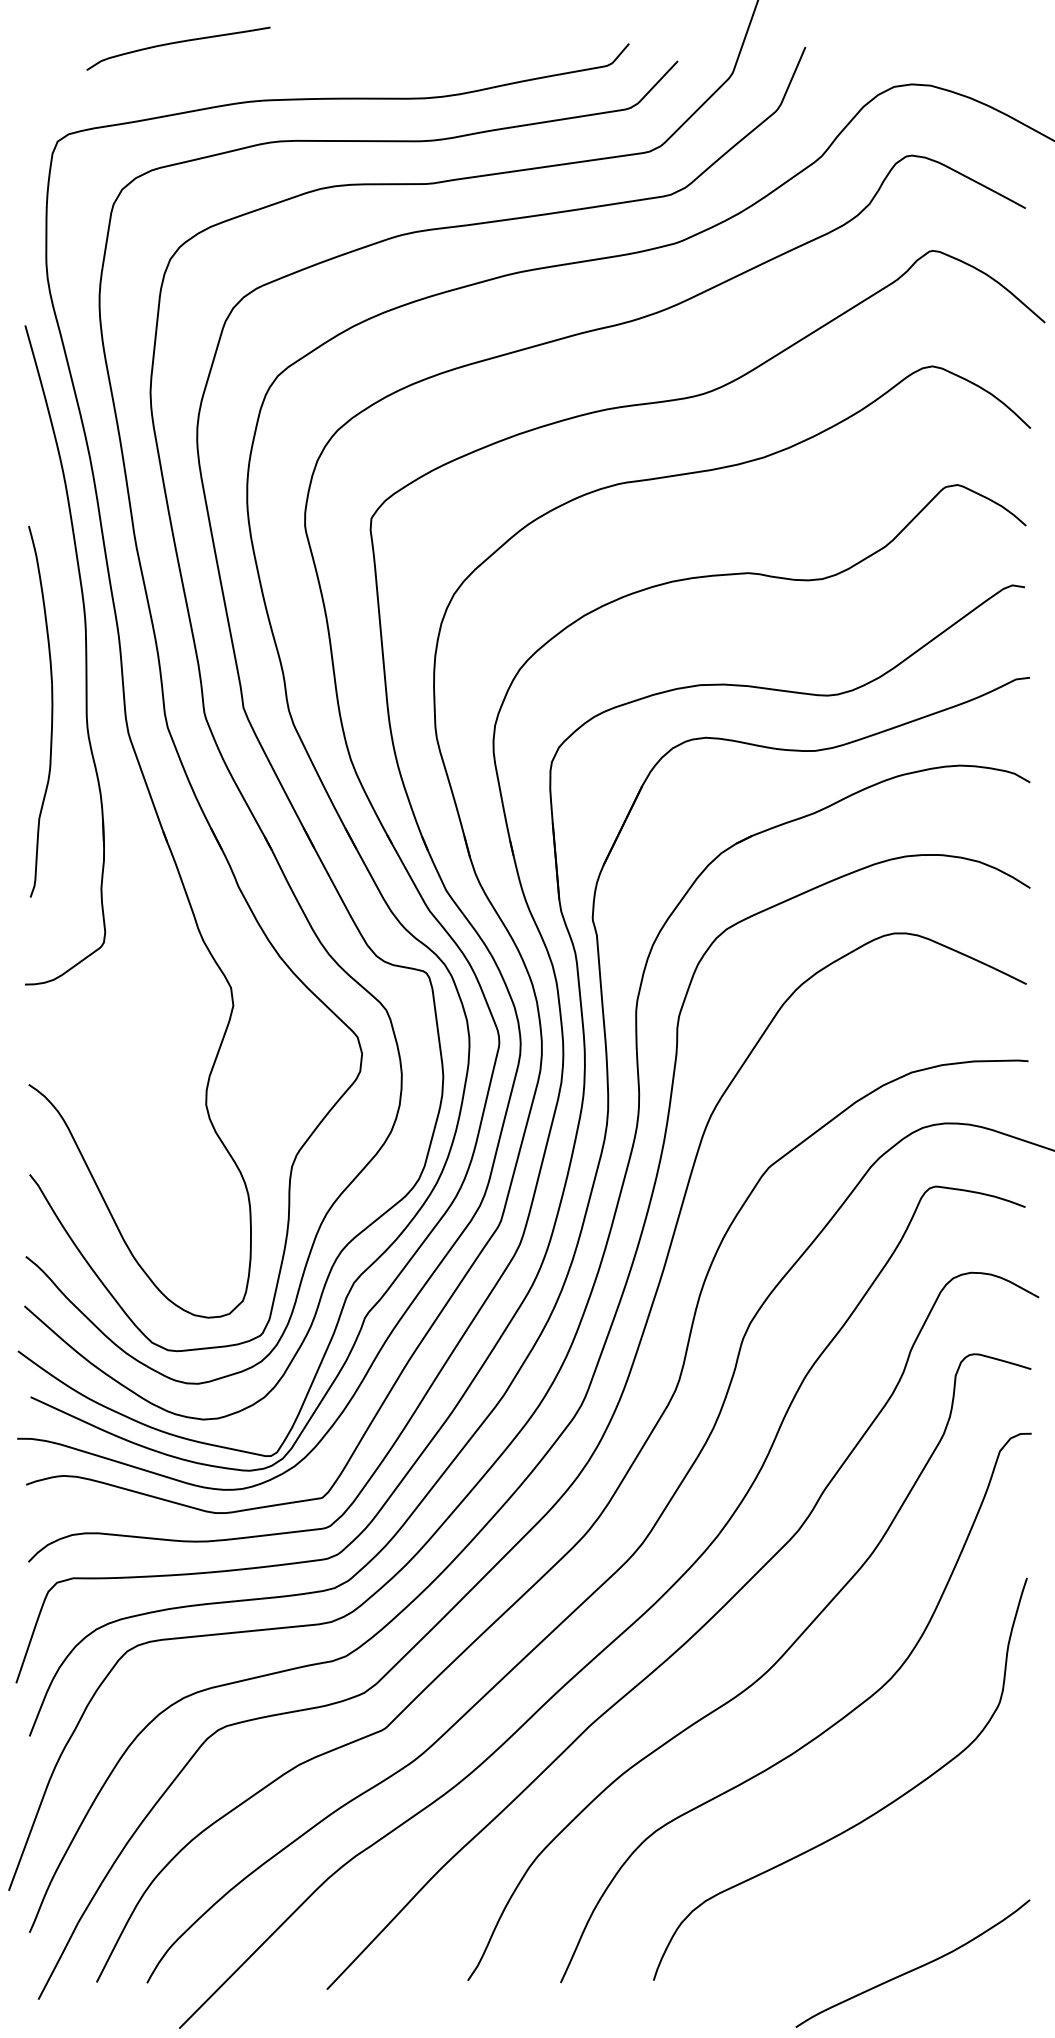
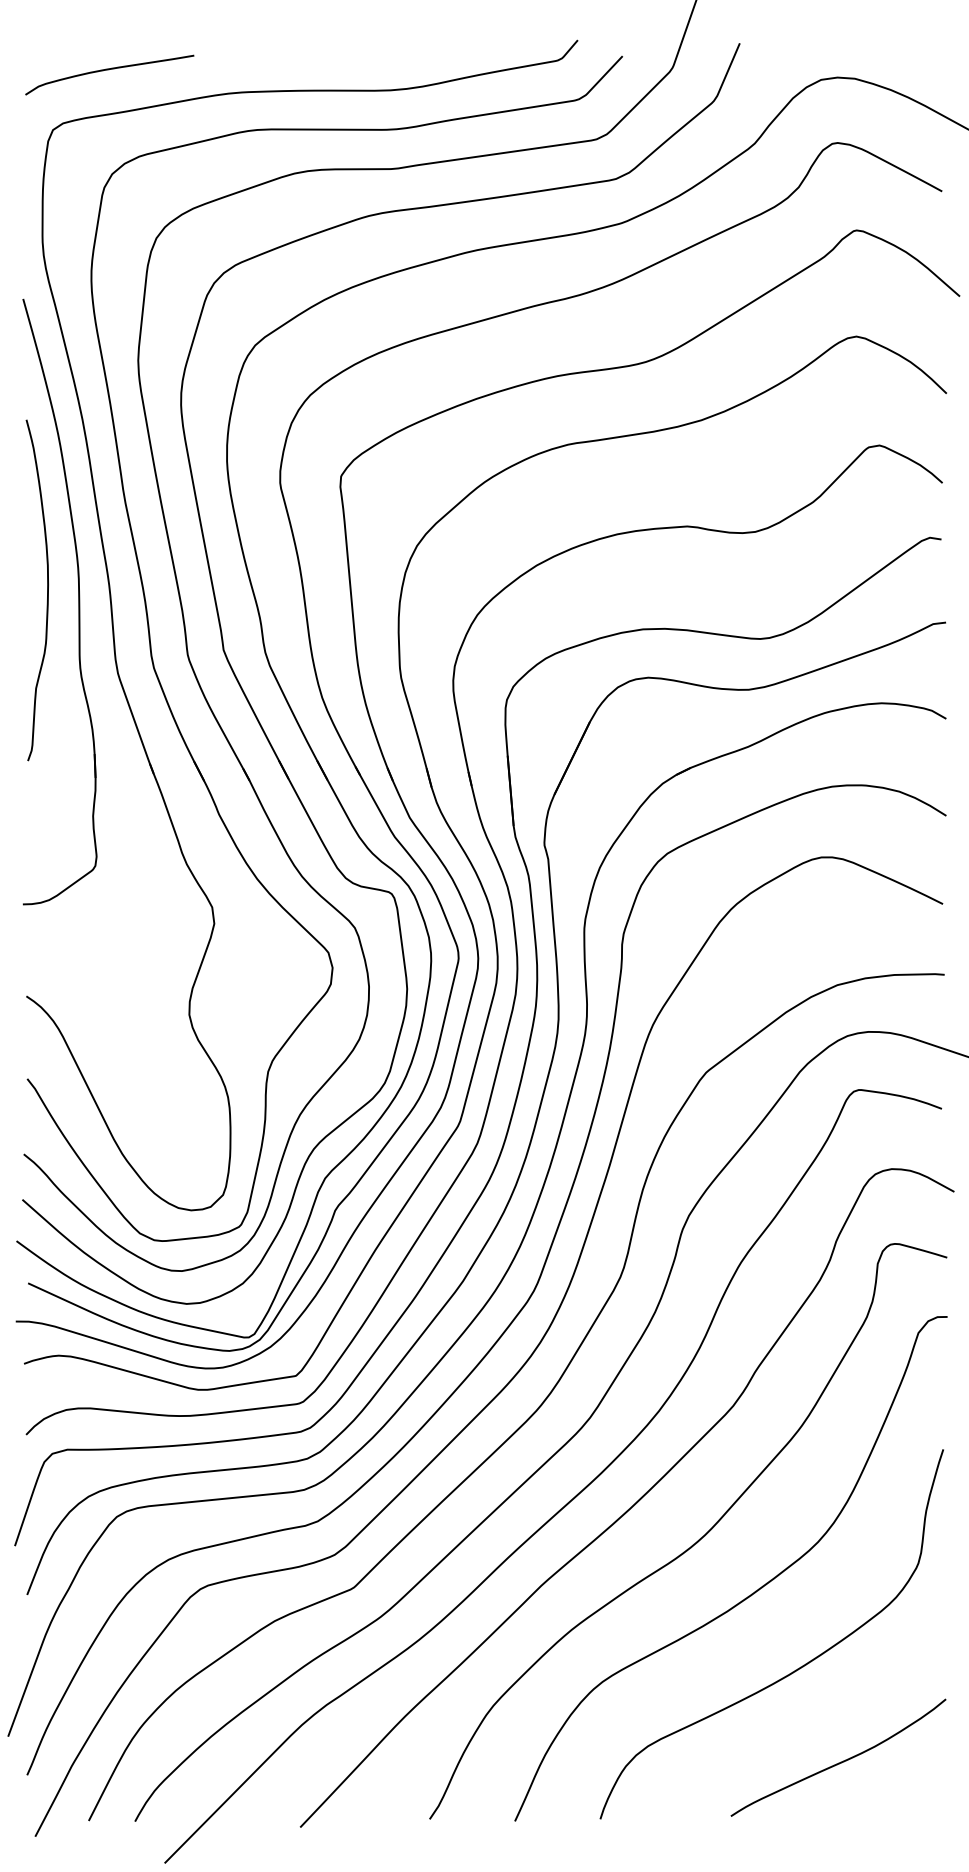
curve: (178, 43) -> (109, 70), moved
curve: (51, 711) -> (47, 590), moved
curve: (914, 1968) -> (839, 1762), moved

